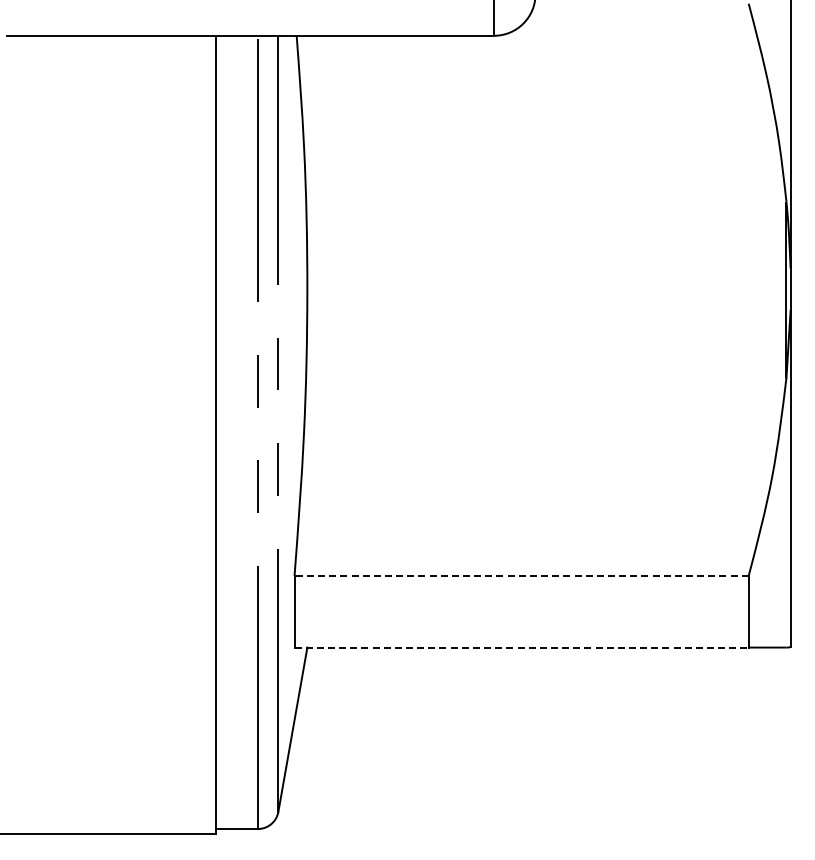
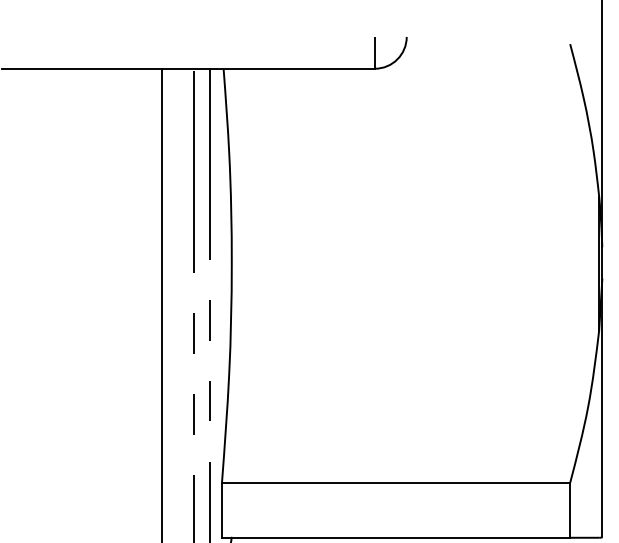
line: (521, 575) -> (395, 482), dashed -> solid
line: (522, 647) -> (396, 537), dashed -> solid

